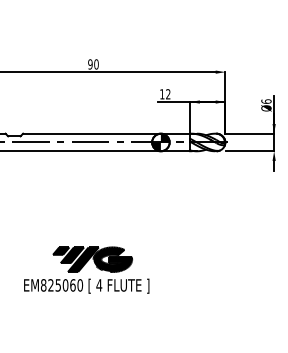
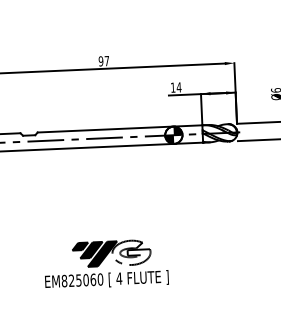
text: (96, 64) -> (107, 61), 90 -> 97
text: (167, 94) -> (178, 87), 12 -> 14
fill: (112, 259) -> (131, 252), removed

